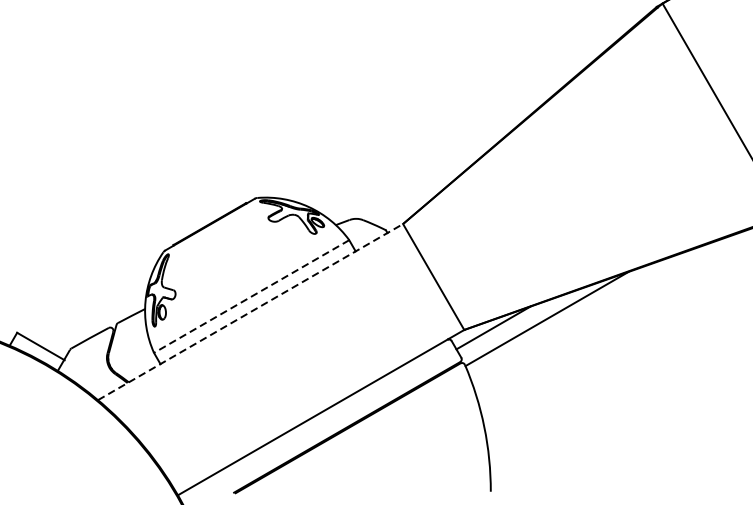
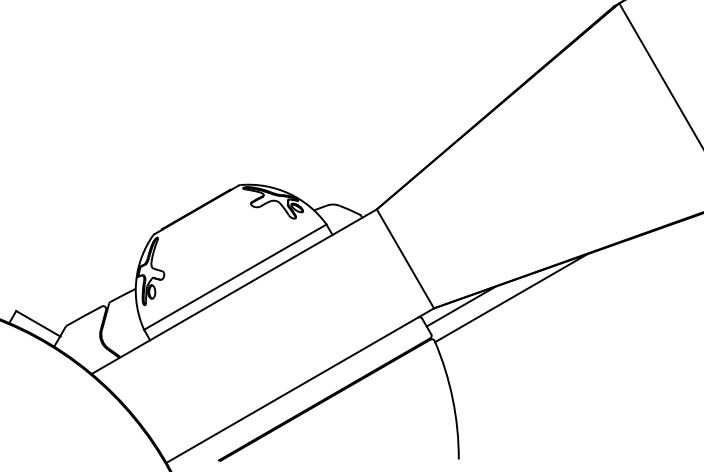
line: (250, 296) -> (234, 277), dashed -> solid
line: (250, 311) -> (234, 291), dashed -> solid

